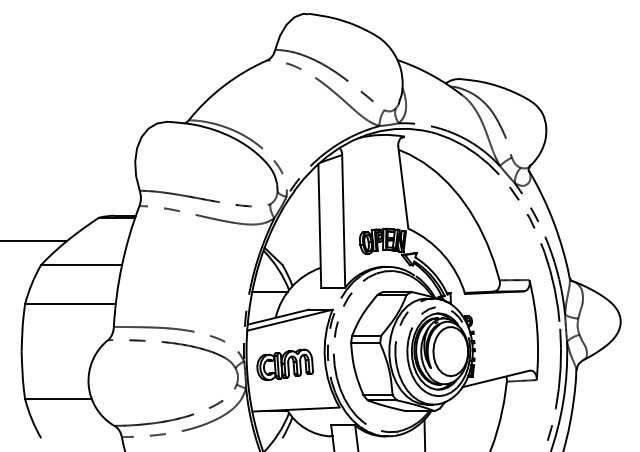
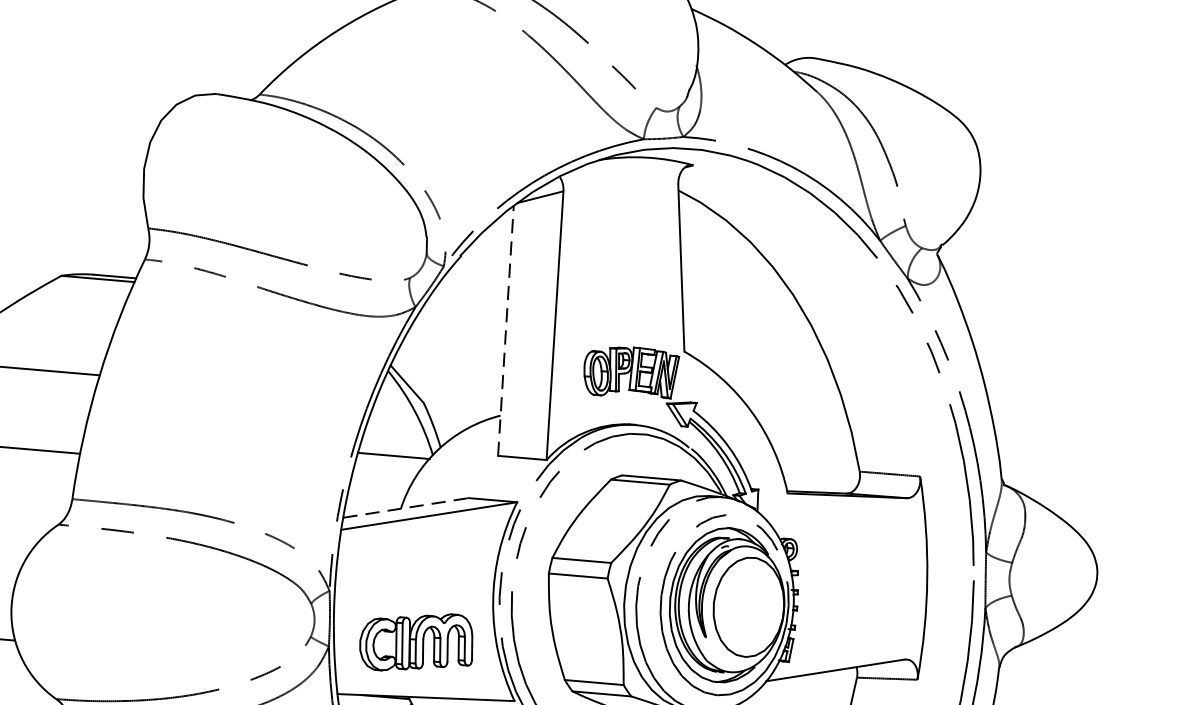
line: (319, 225) -> (505, 329), solid -> dashed
line: (278, 317) -> (406, 508), solid -> dashed
part: (284, 364) -> (415, 641), moved

